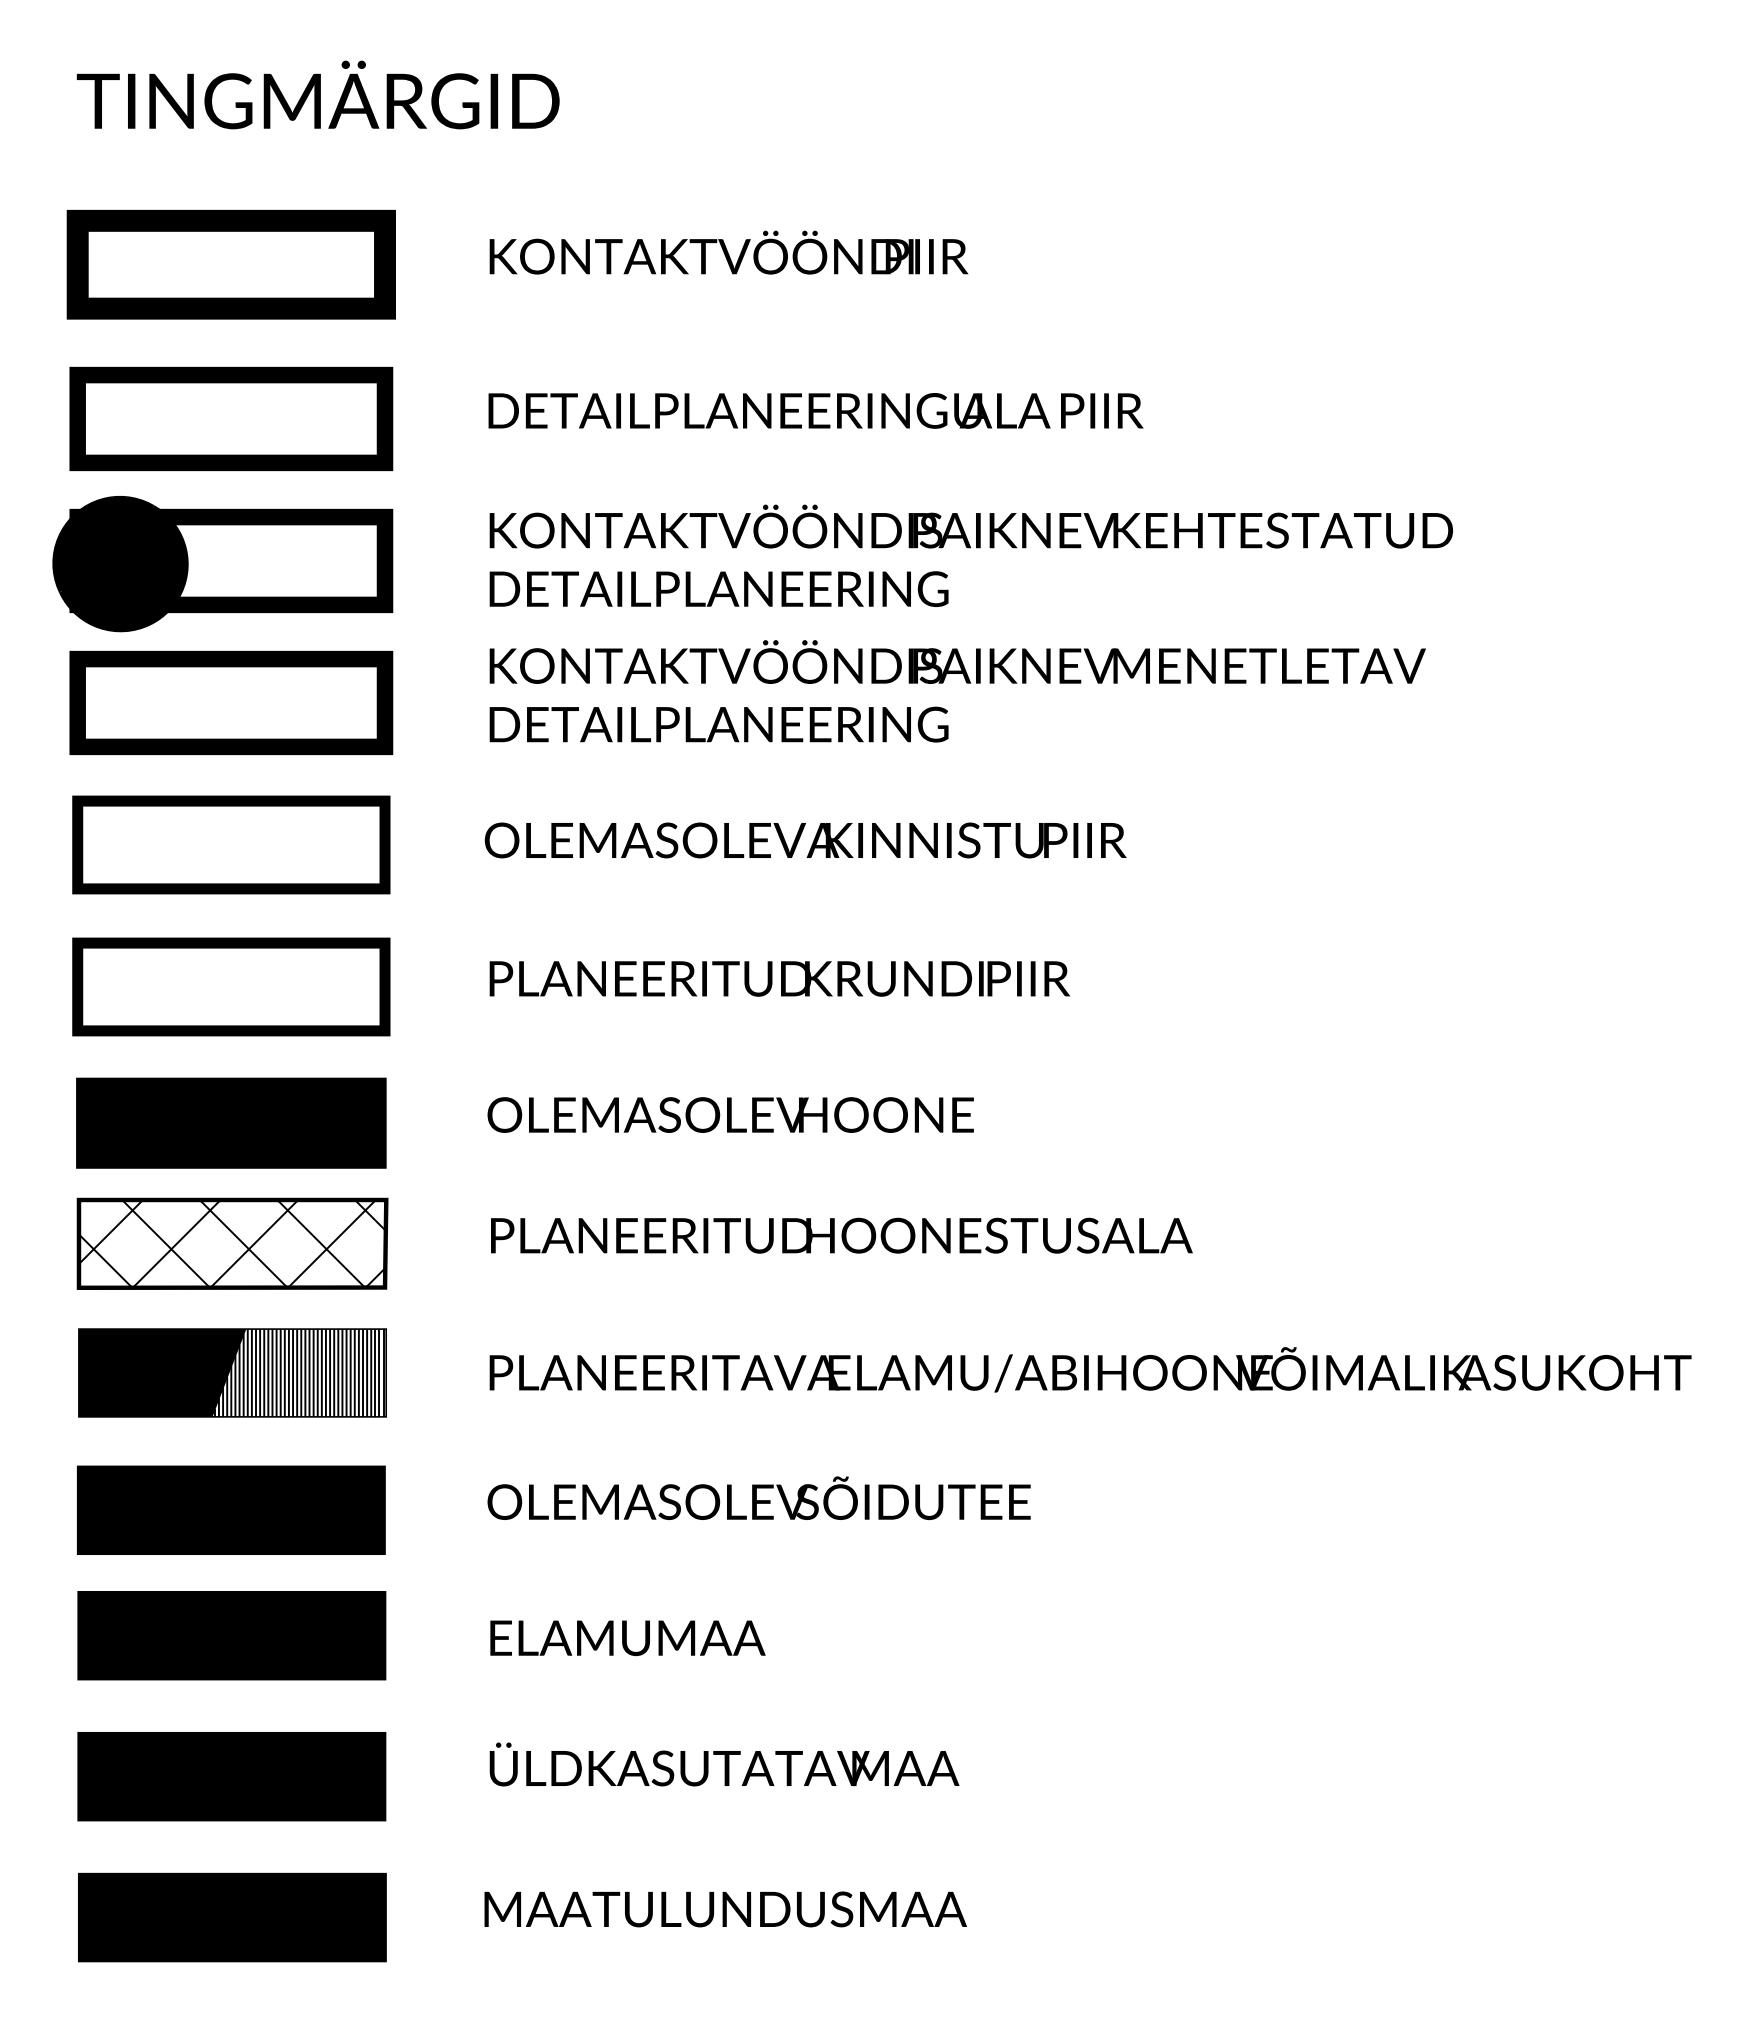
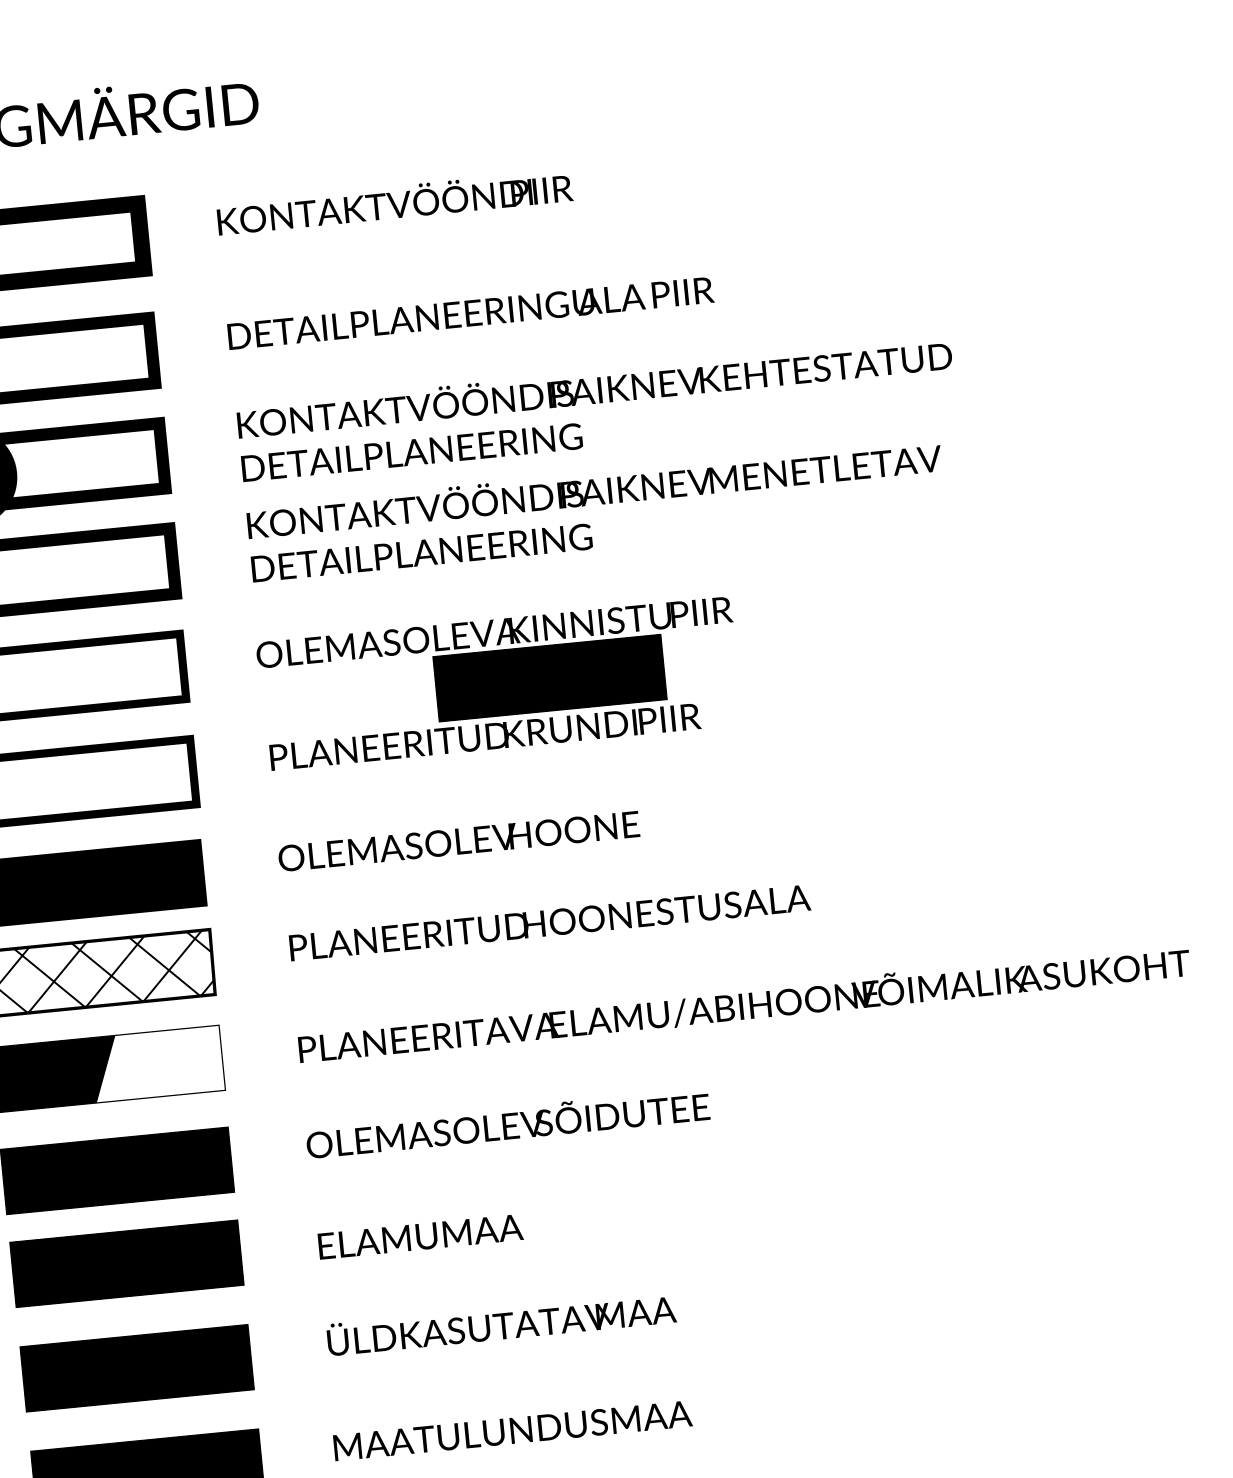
part: (873, 908) -> (549, 678), added
hatch: (298, 1372) -> (157, 1063), removed

